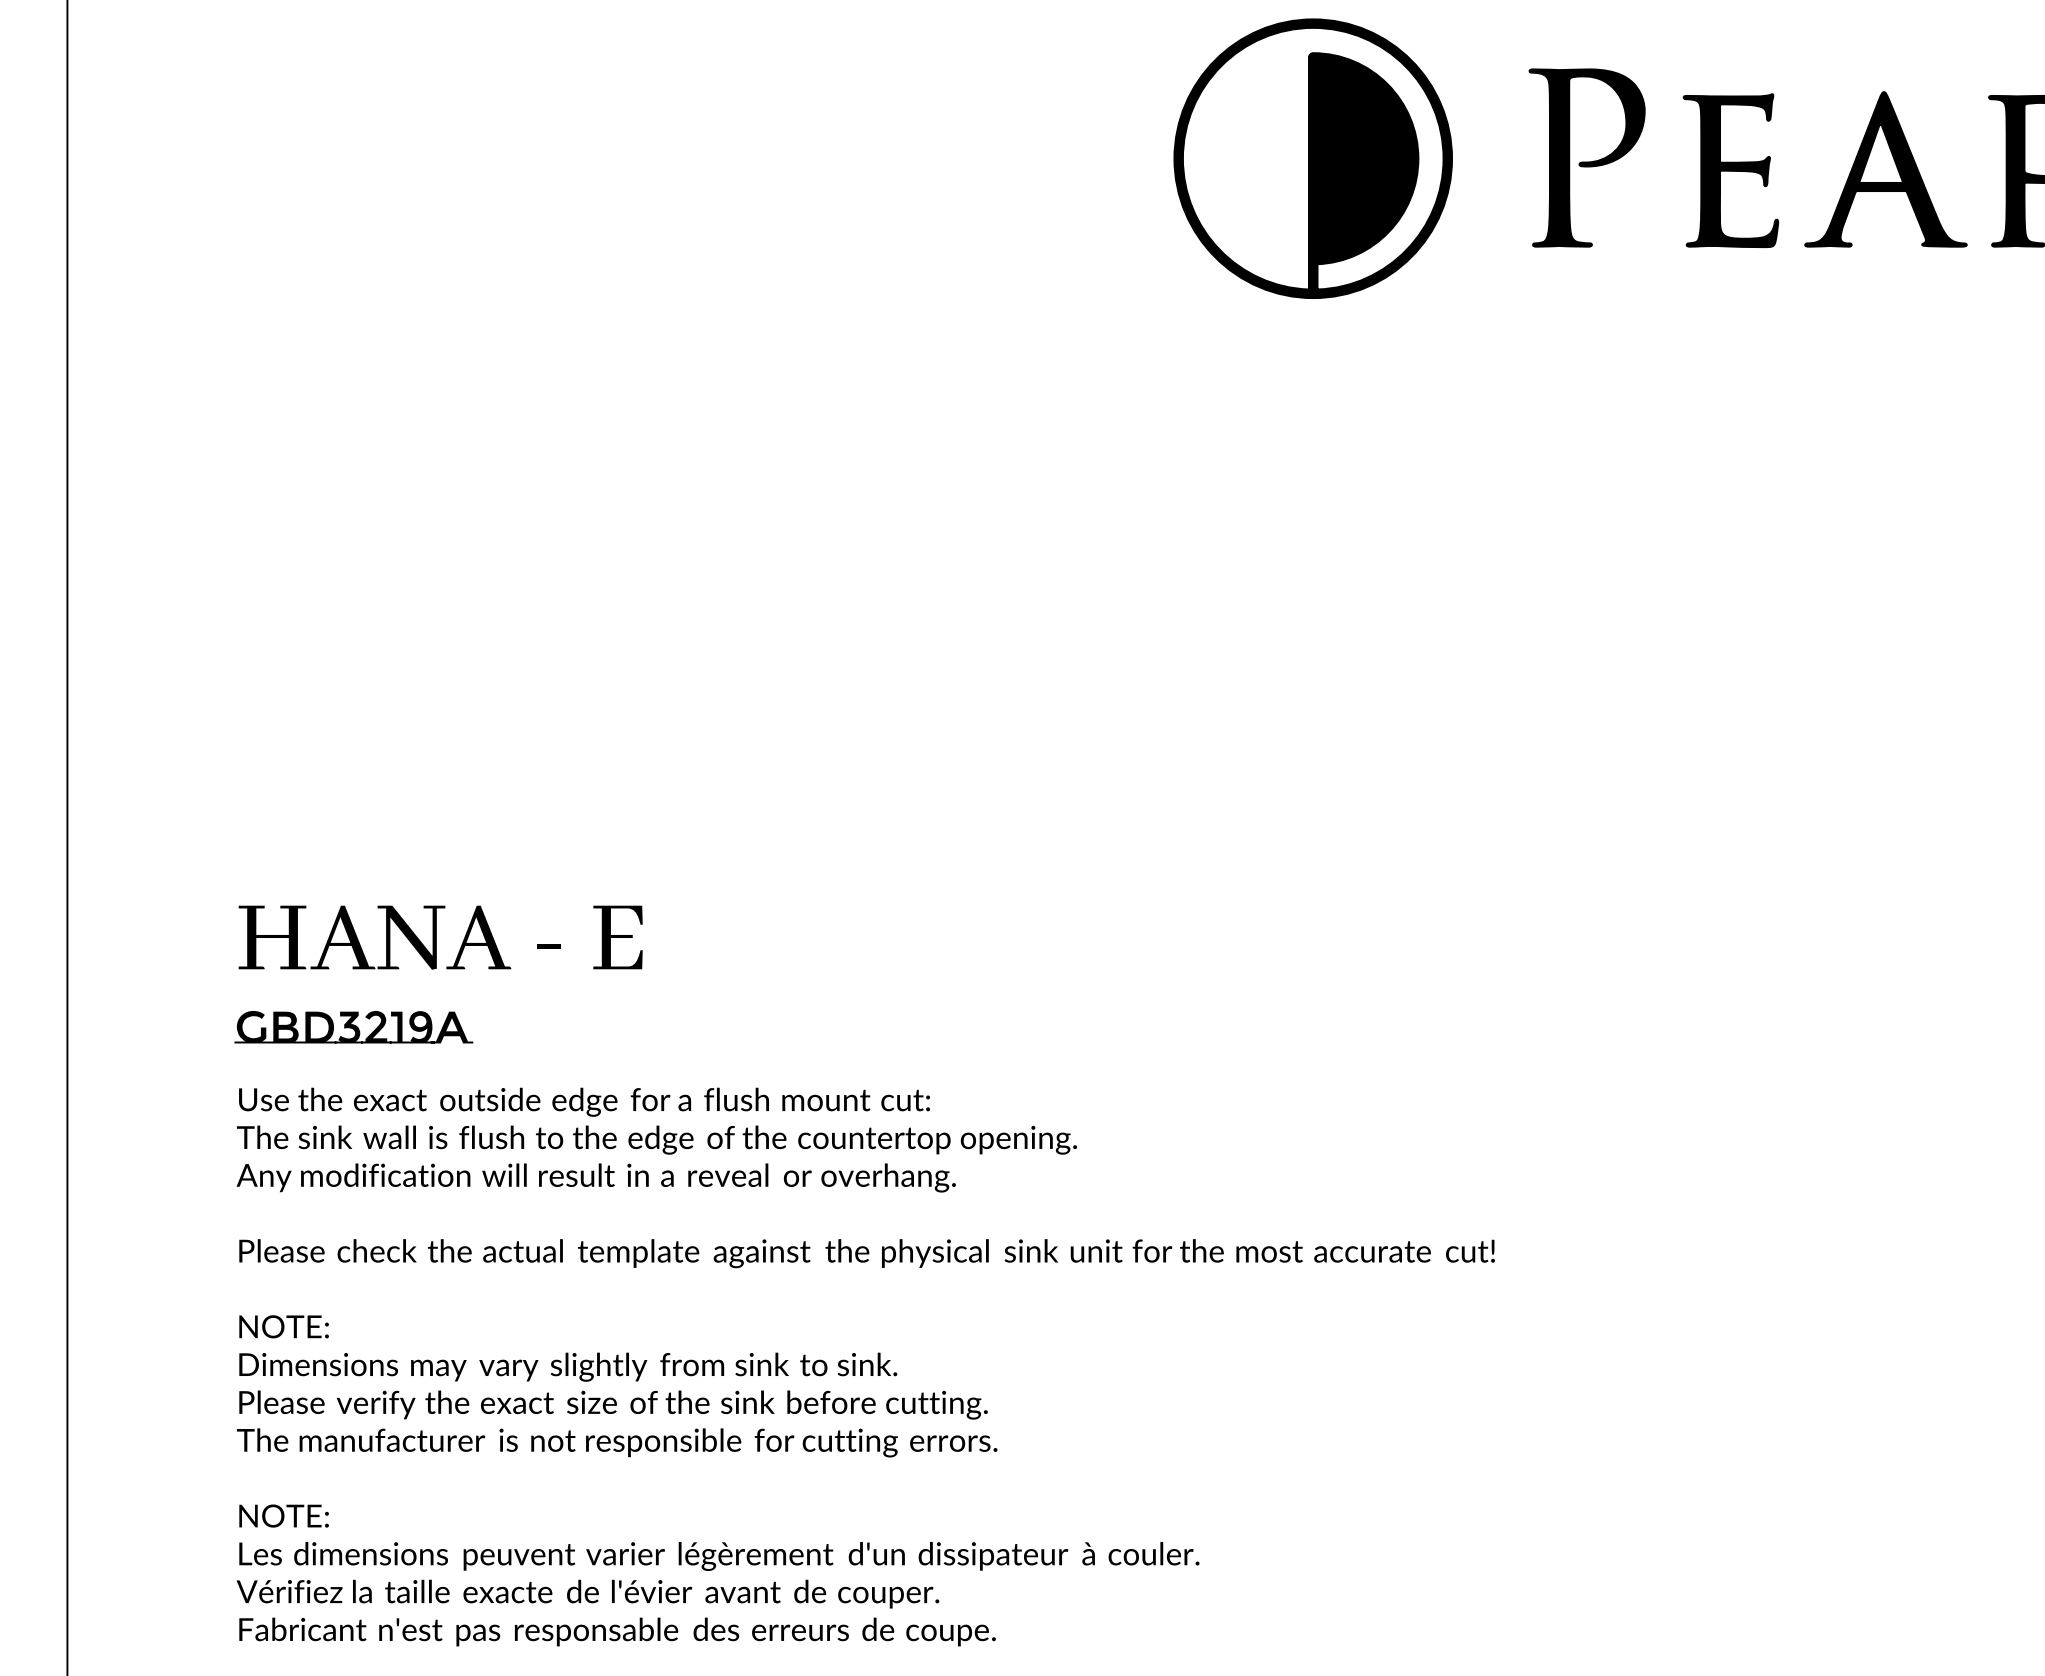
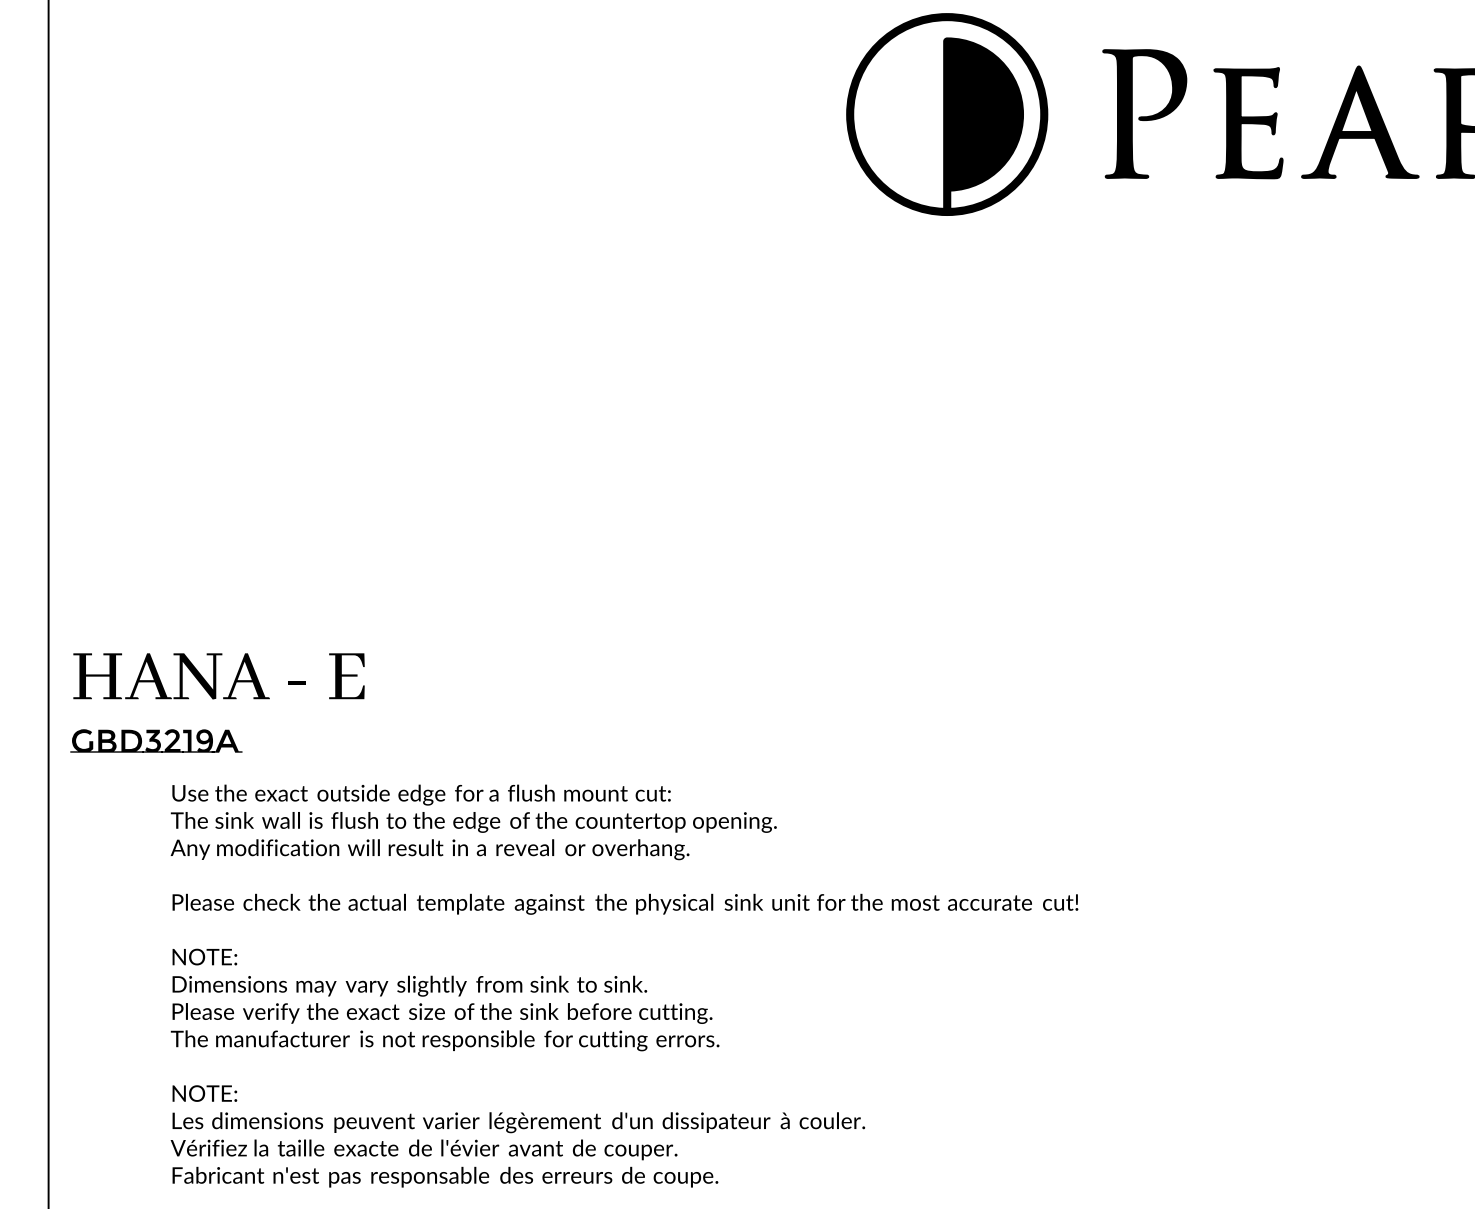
text: (438, 974) -> (217, 702), moved

